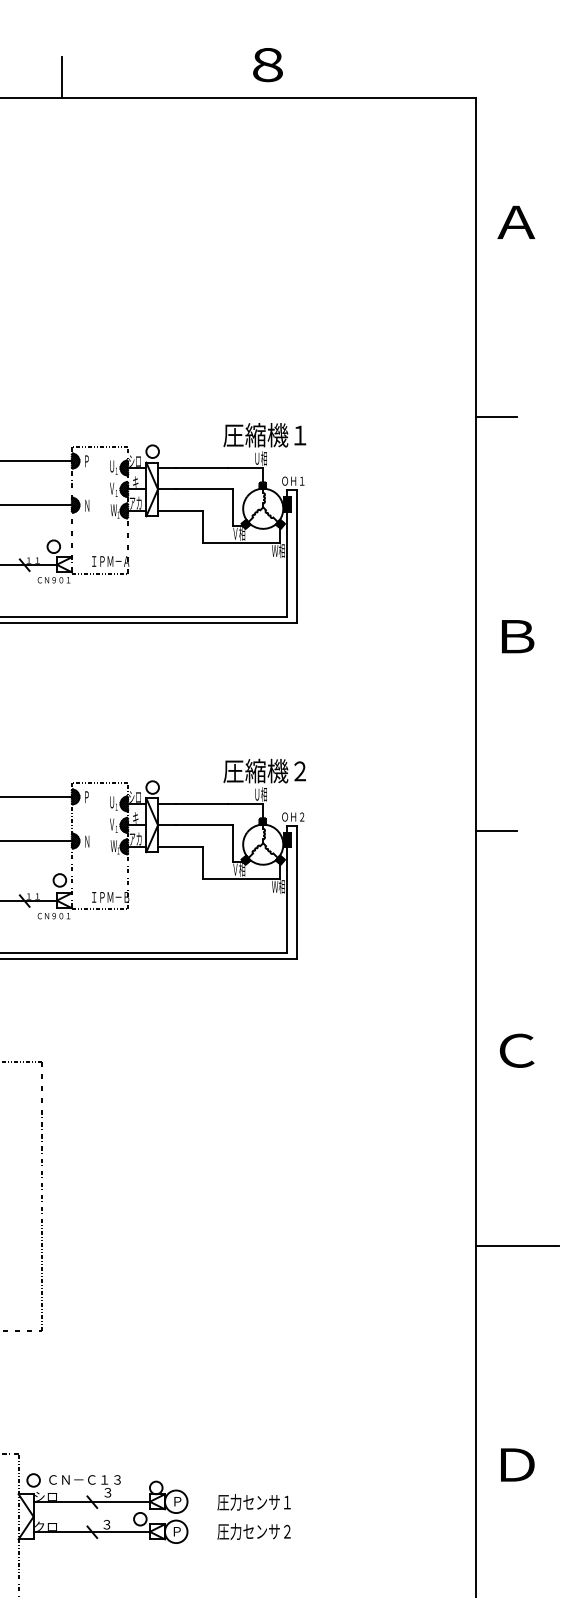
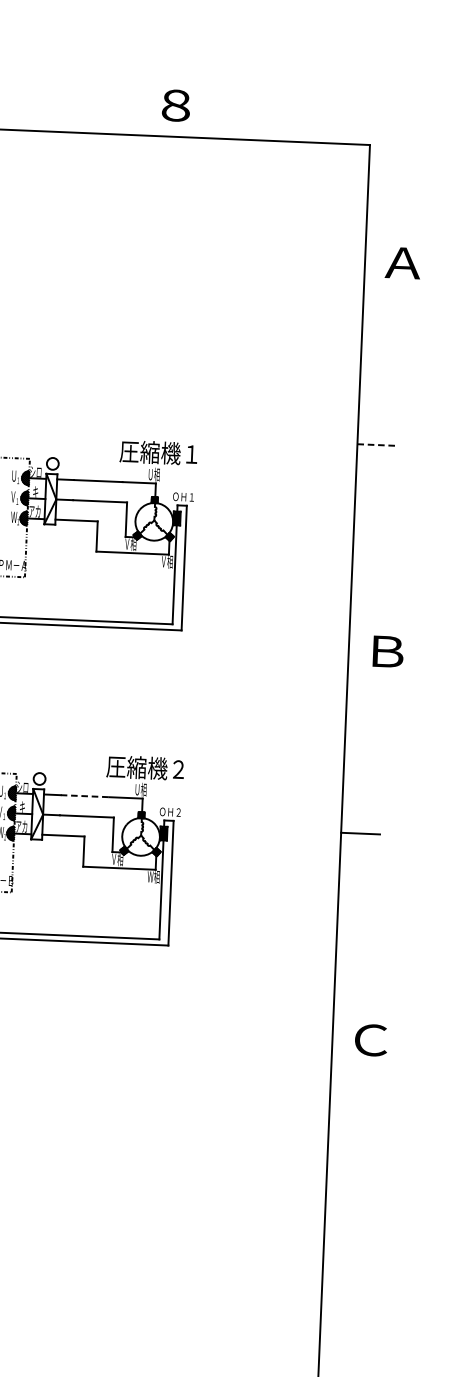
line: (496, 417) -> (376, 445), solid -> dashed
text: (275, 550) -> (164, 561), Ｗ相 -> Ｖ相
line: (201, 803) -> (84, 795), solid -> dashed
line: (516, 1245) -> (362, 1222), removed

